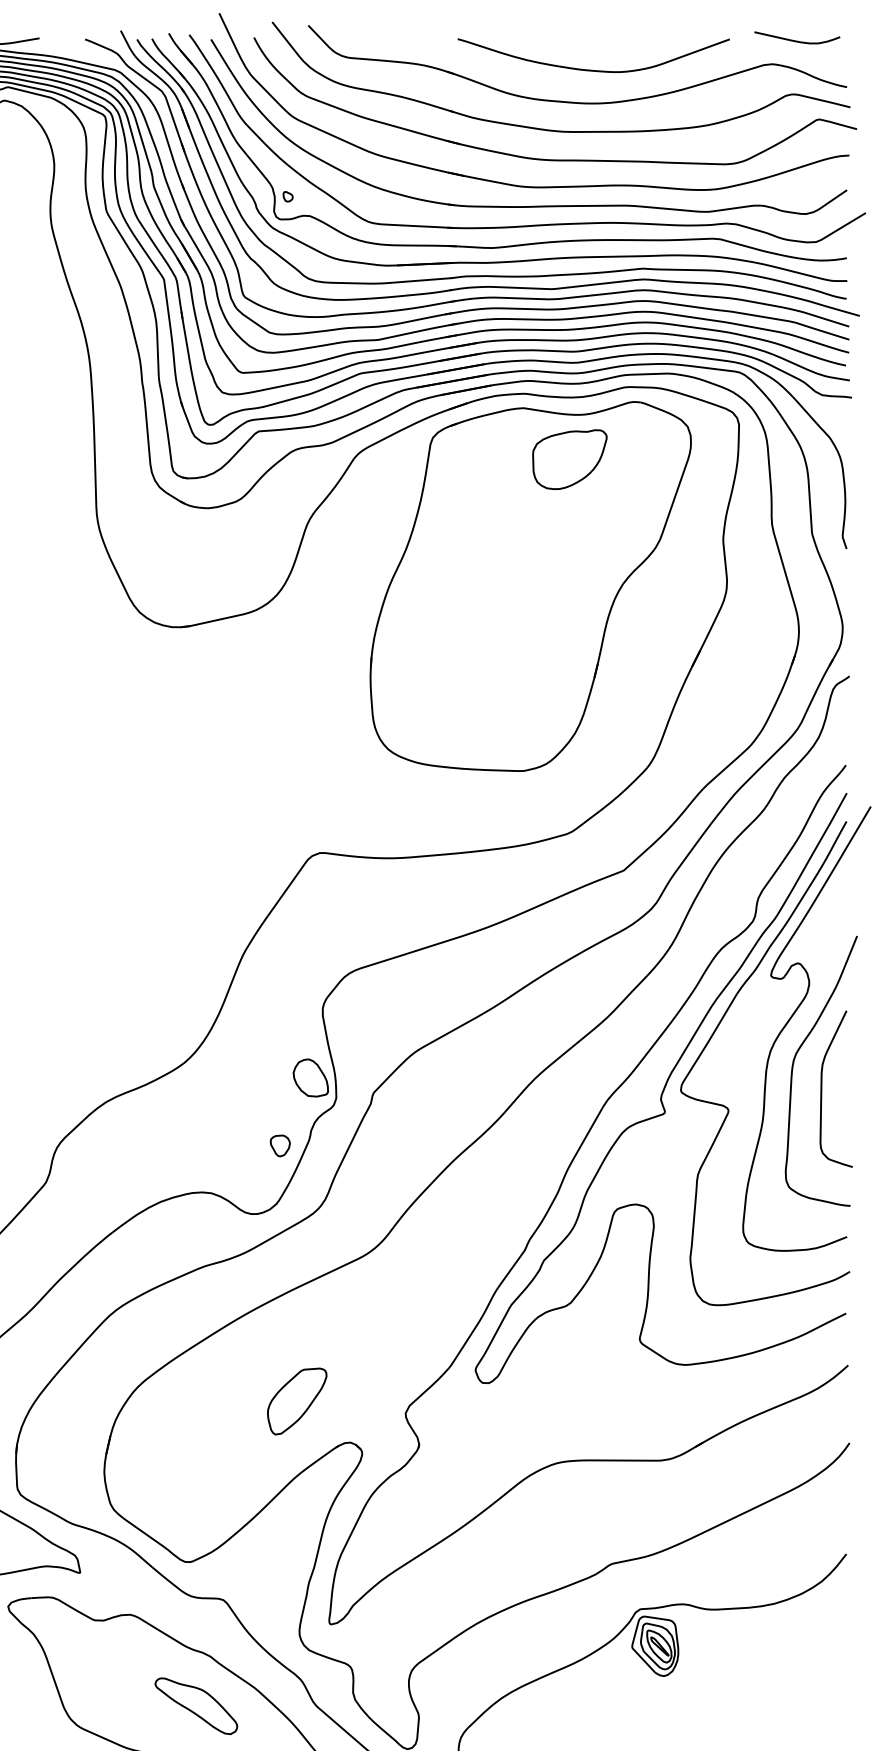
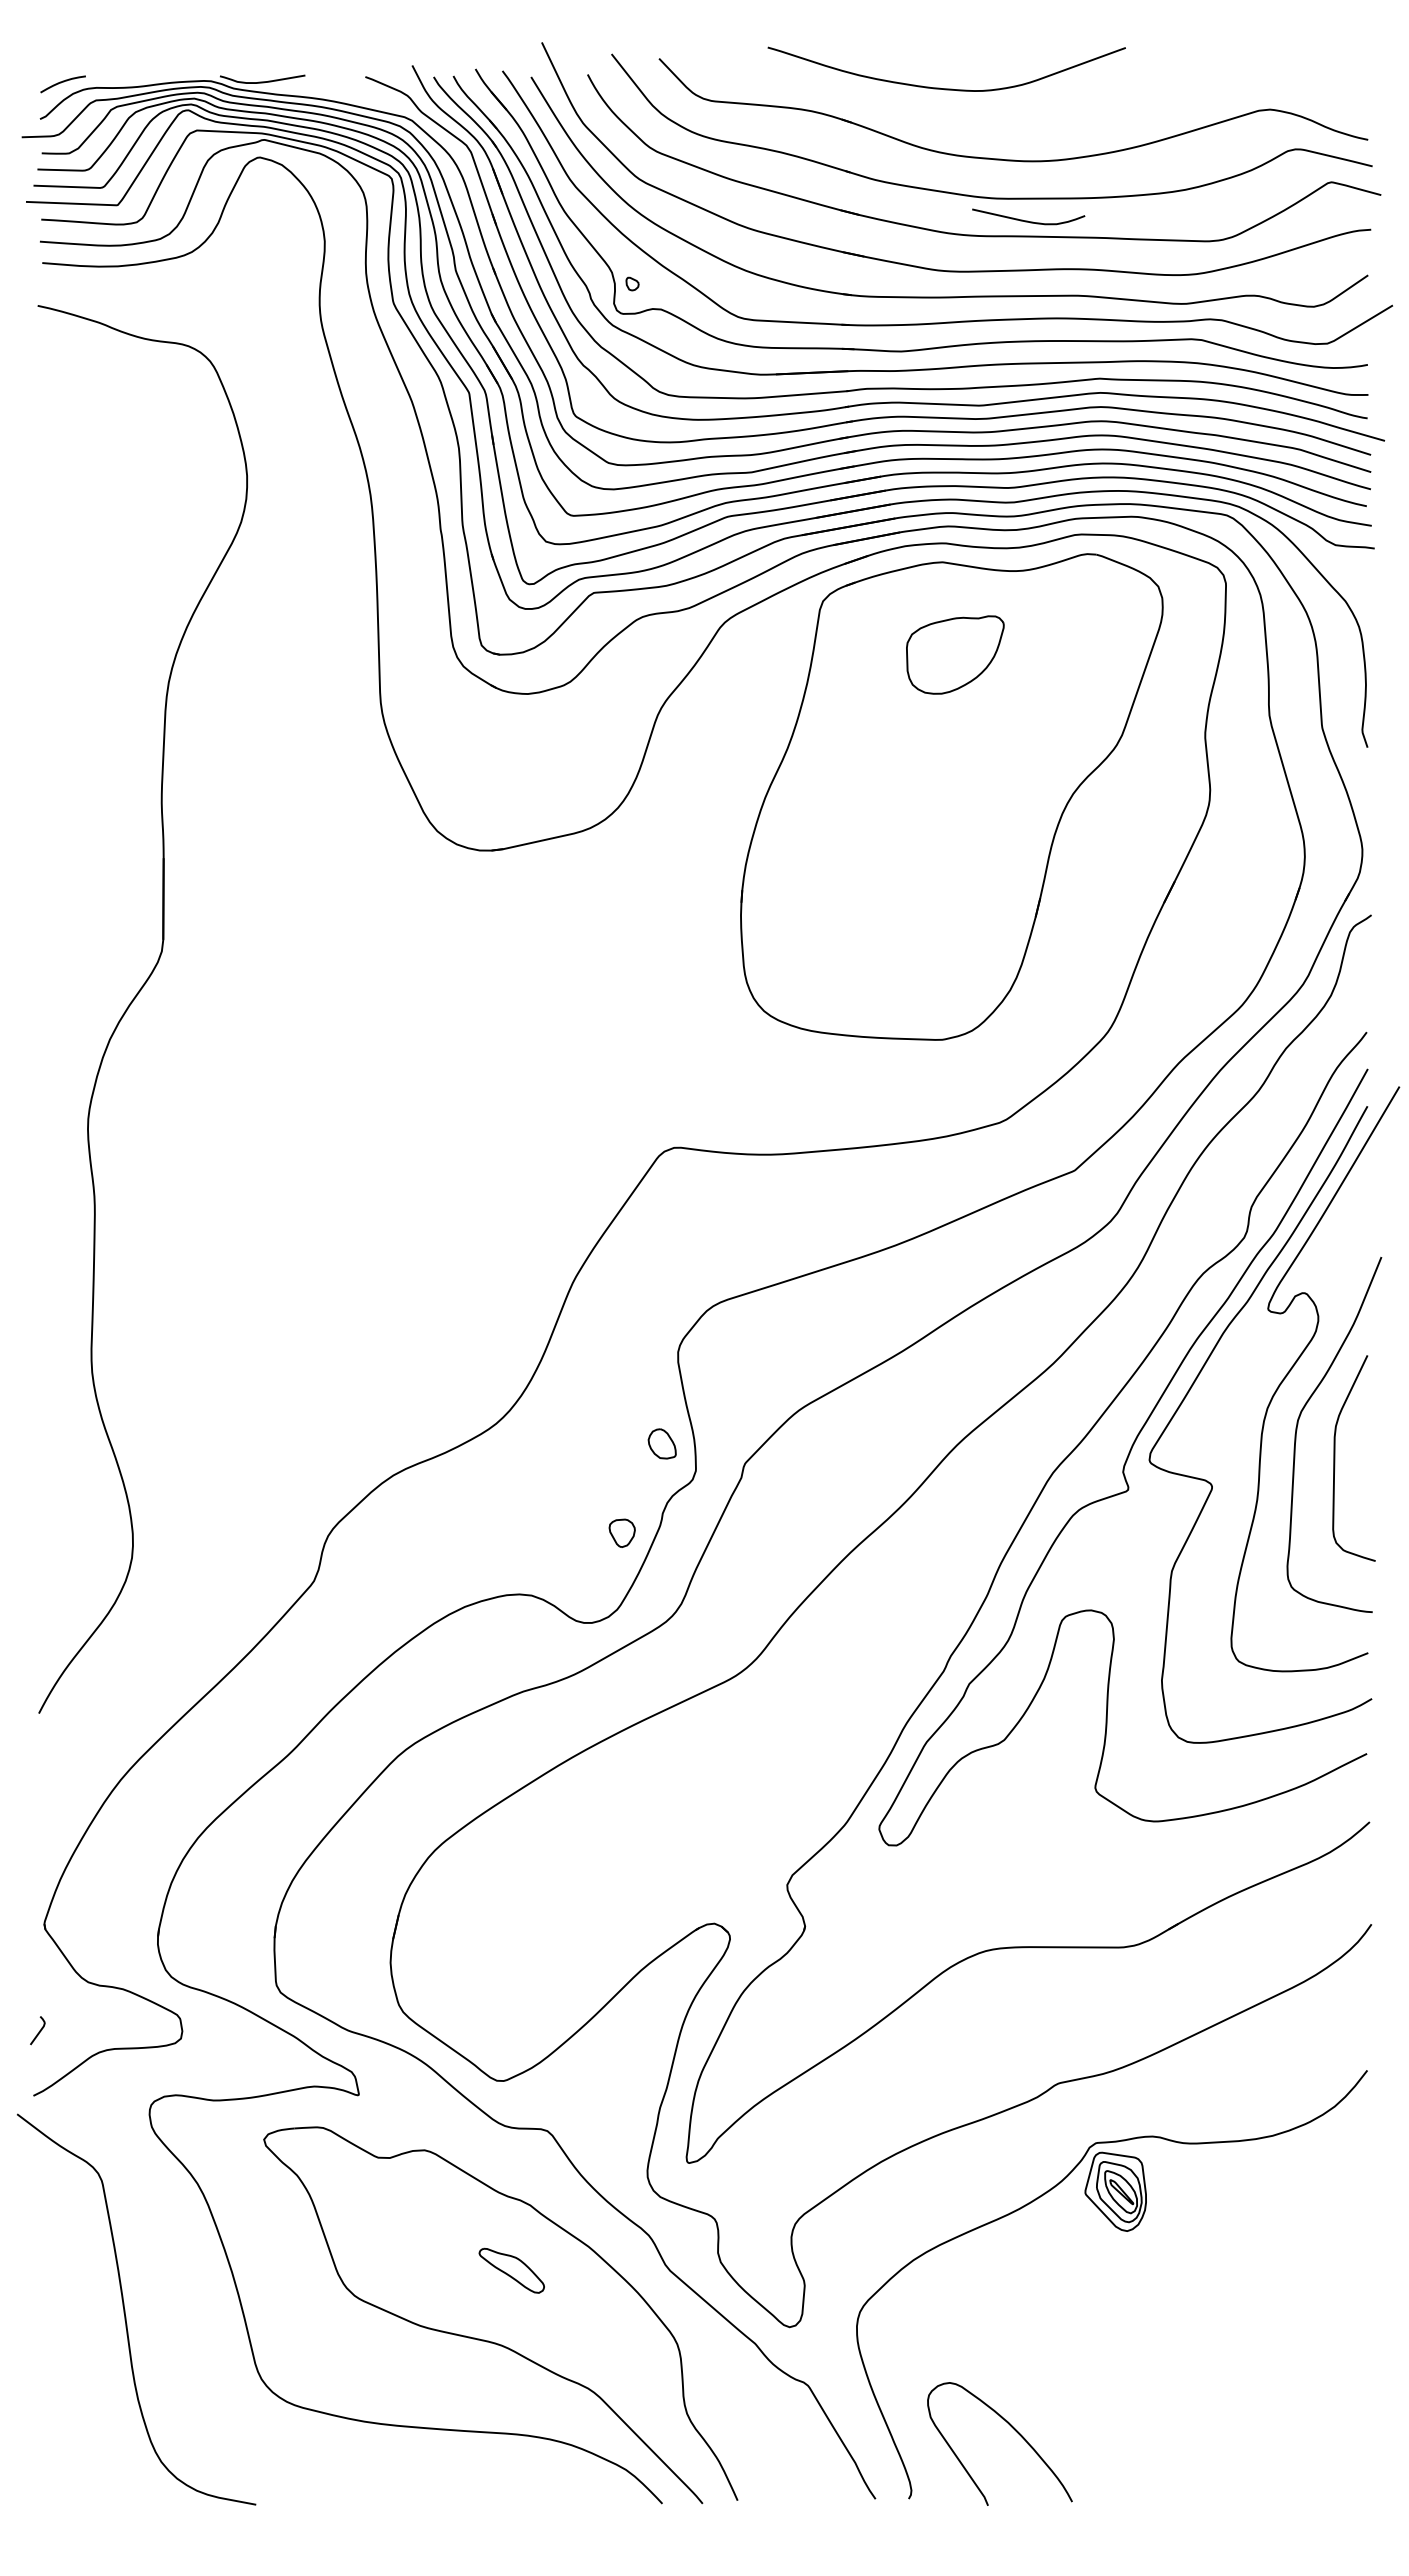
curve: (796, 40) -> (1027, 220), moved
curve: (588, 69) -> (940, 87), moved
part: (569, 459) -> (955, 654), moved
part: (310, 1077) -> (661, 1443), size x0.6
part: (297, 1401) -> (644, 1869), removed
part: (196, 1706) -> (511, 2270), size x0.6

